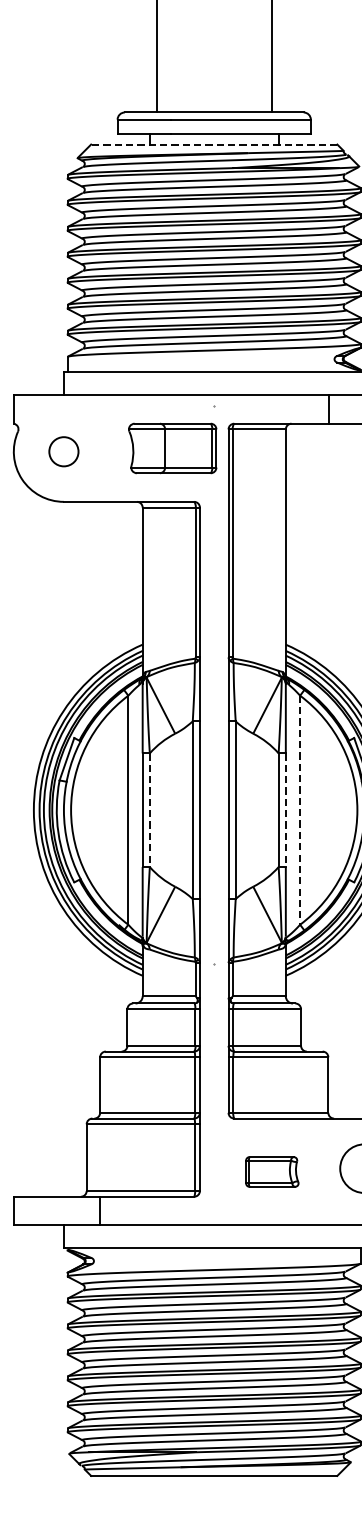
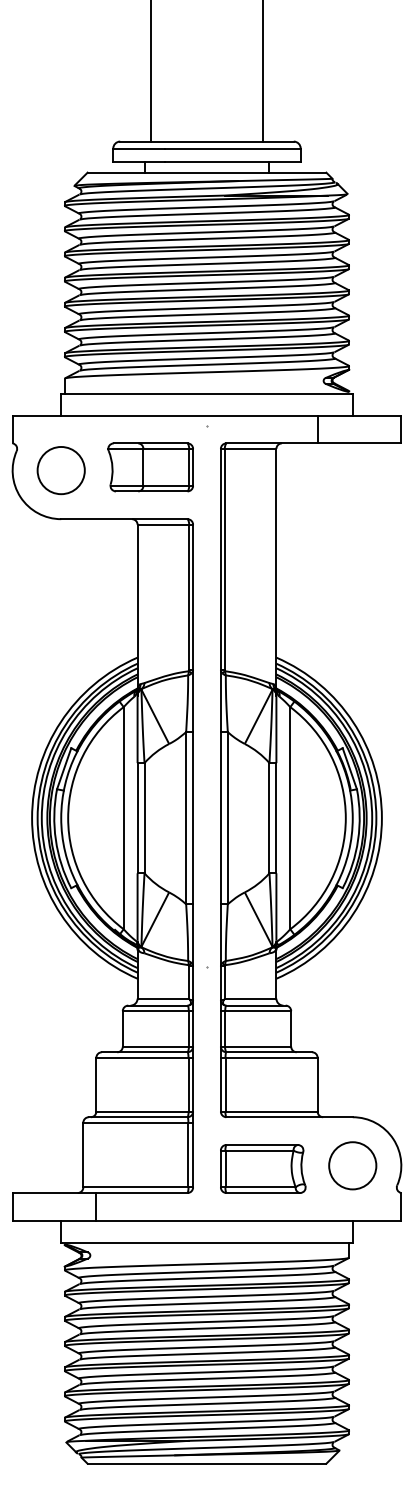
line: (213, 144) -> (206, 172), dashed -> solid
part: (172, 448) -> (150, 467), moved
circle: (63, 451) -> (60, 470), size x1.67
line: (149, 810) -> (144, 818), dashed -> solid
line: (285, 810) -> (276, 818), dashed -> solid
line: (300, 810) -> (290, 818), dashed -> solid
part: (272, 1171) -> (263, 1168), size x1.67

